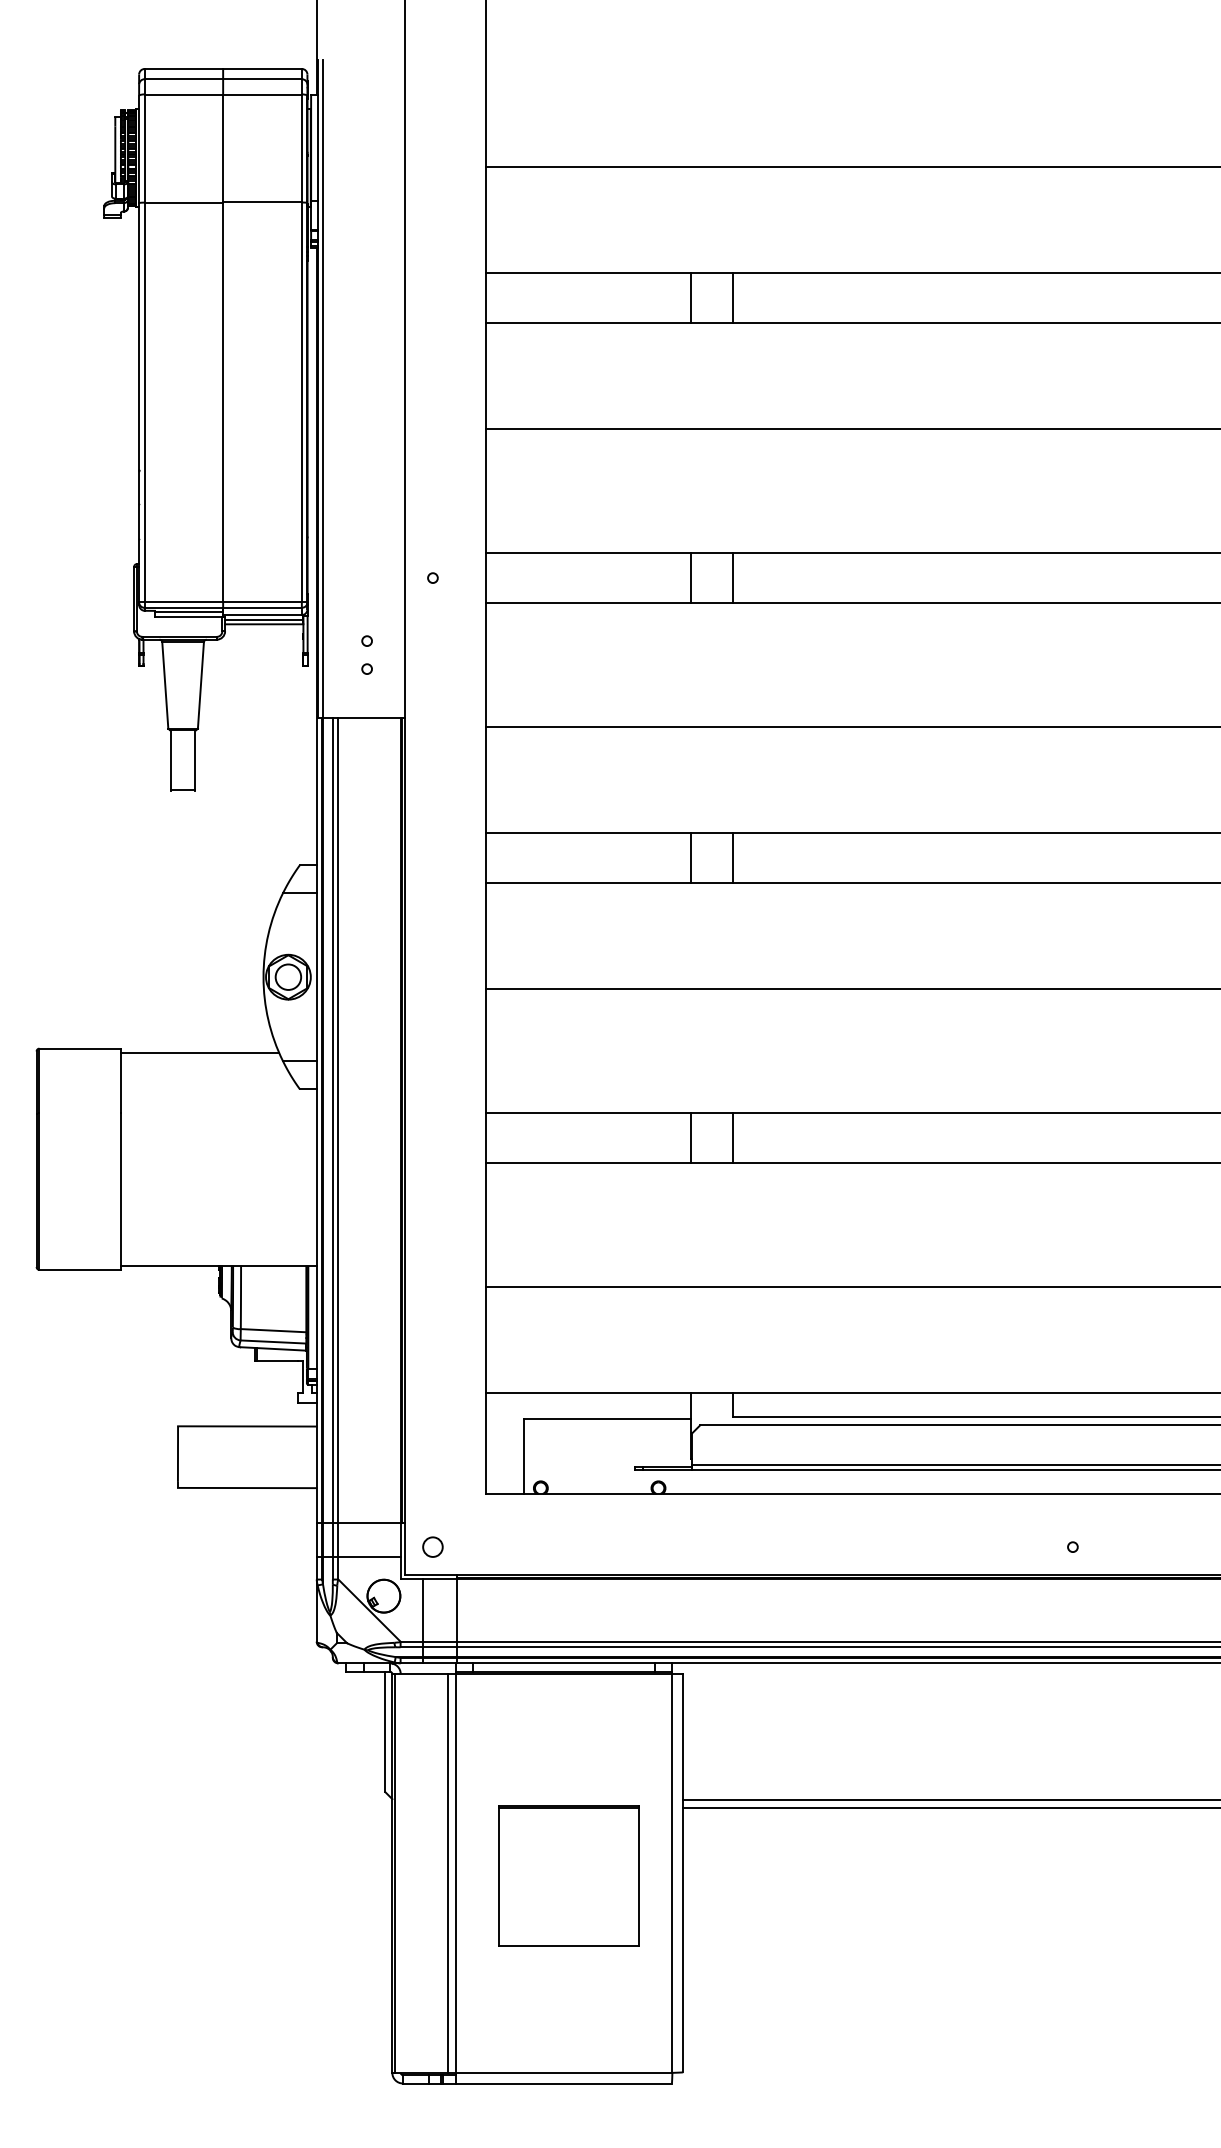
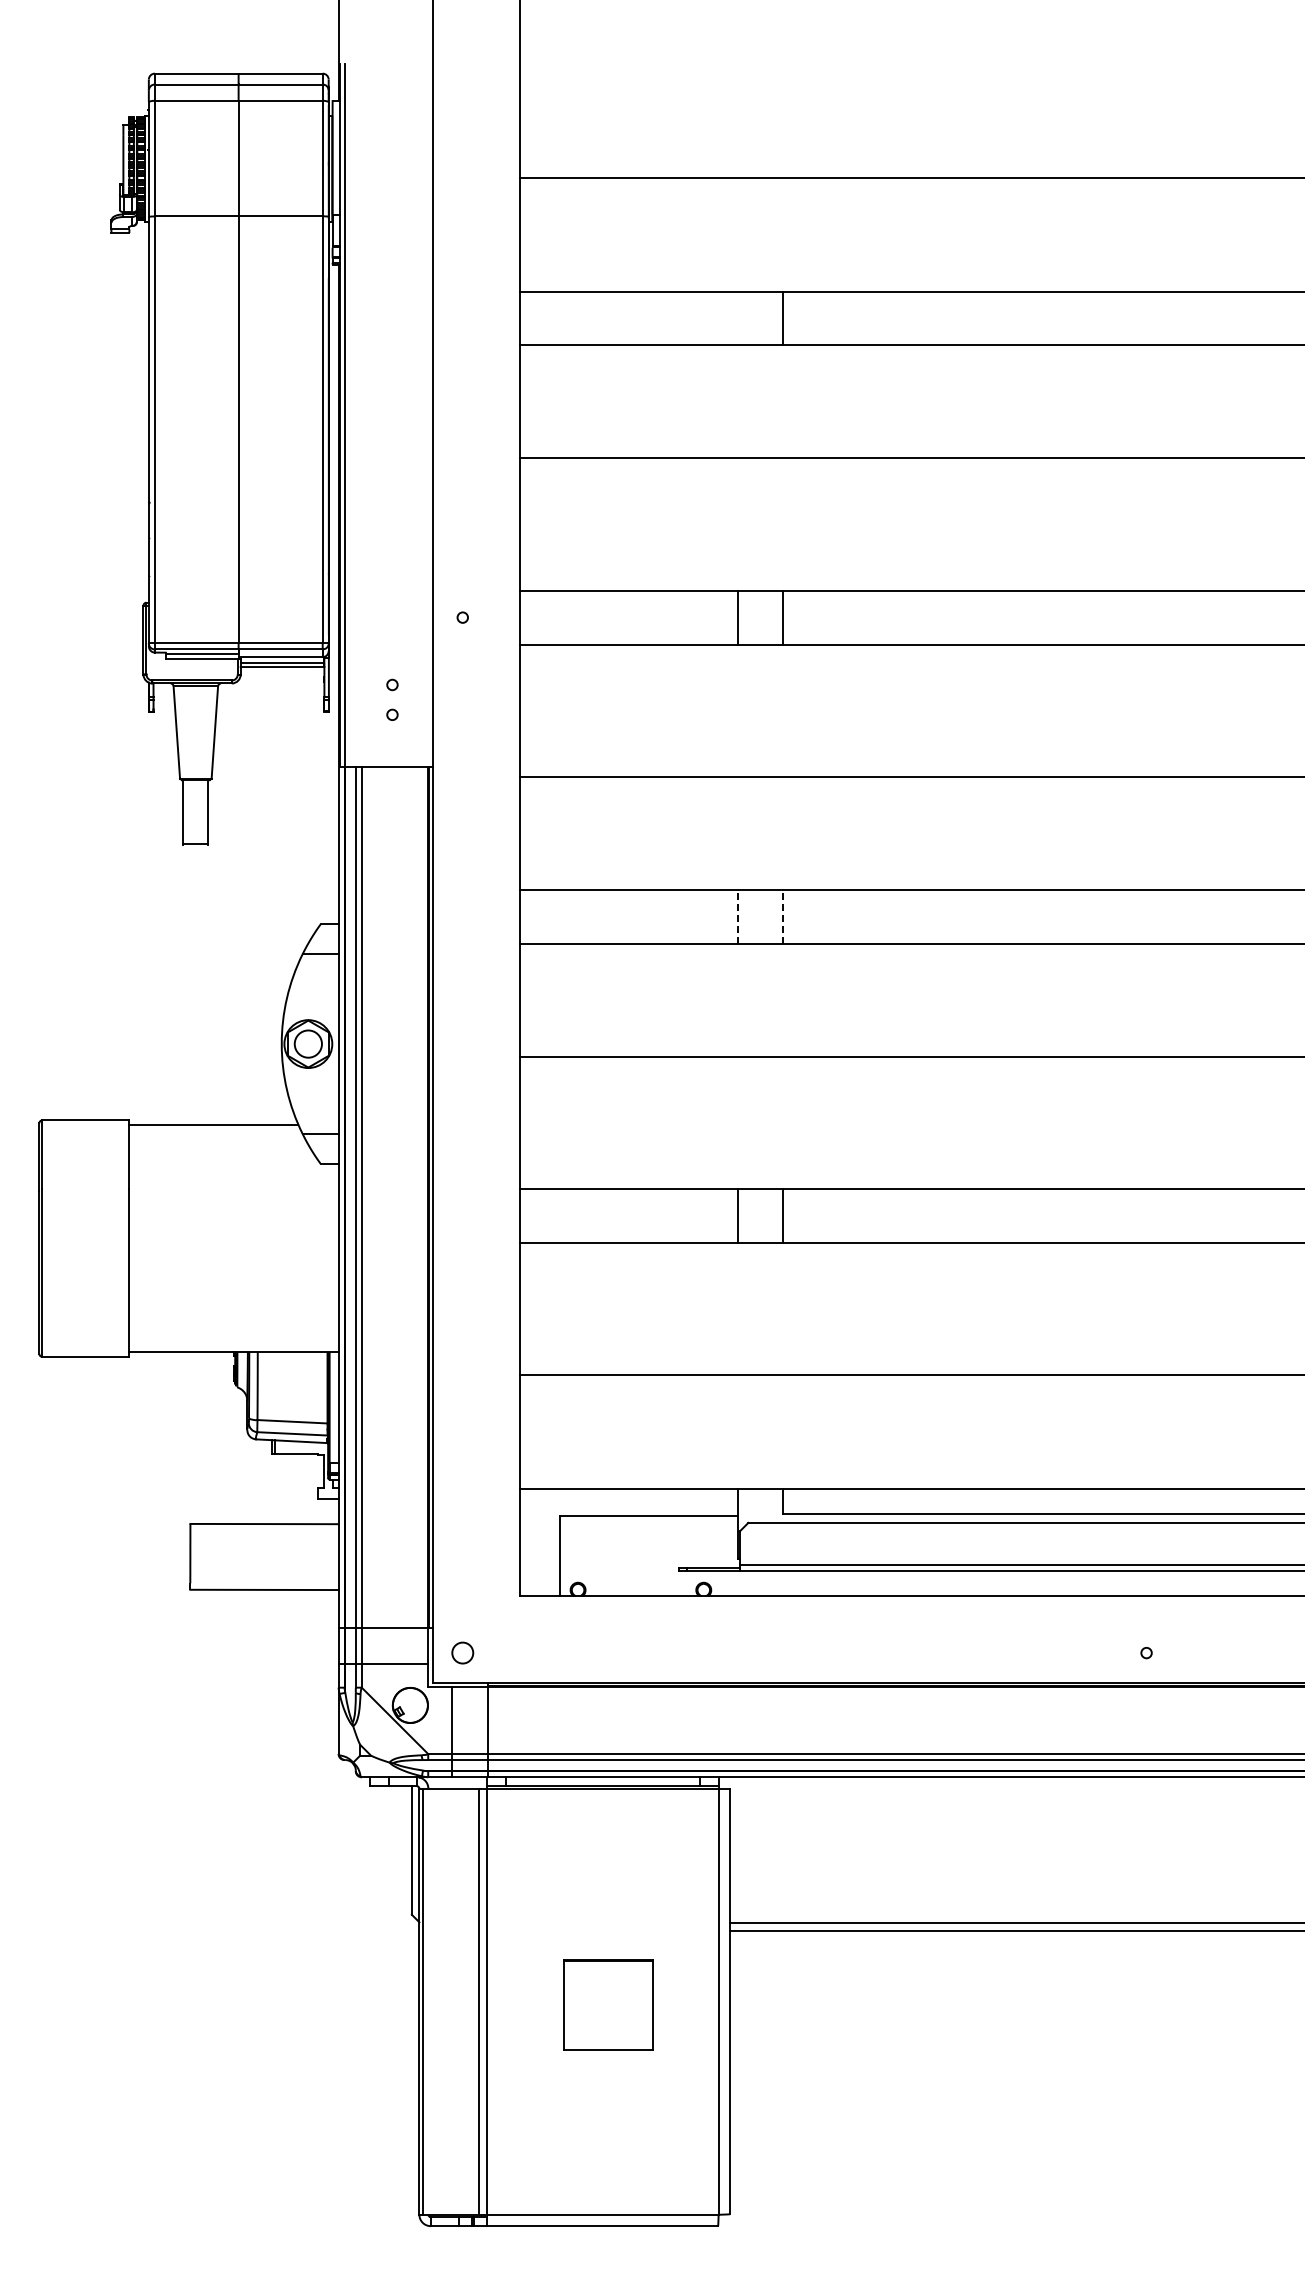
line: (690, 298) -> (738, 318), removed
line: (690, 857) -> (738, 916), solid -> dashed
line: (733, 857) -> (783, 916), solid -> dashed
part: (569, 1876) -> (608, 2004), size x0.6

